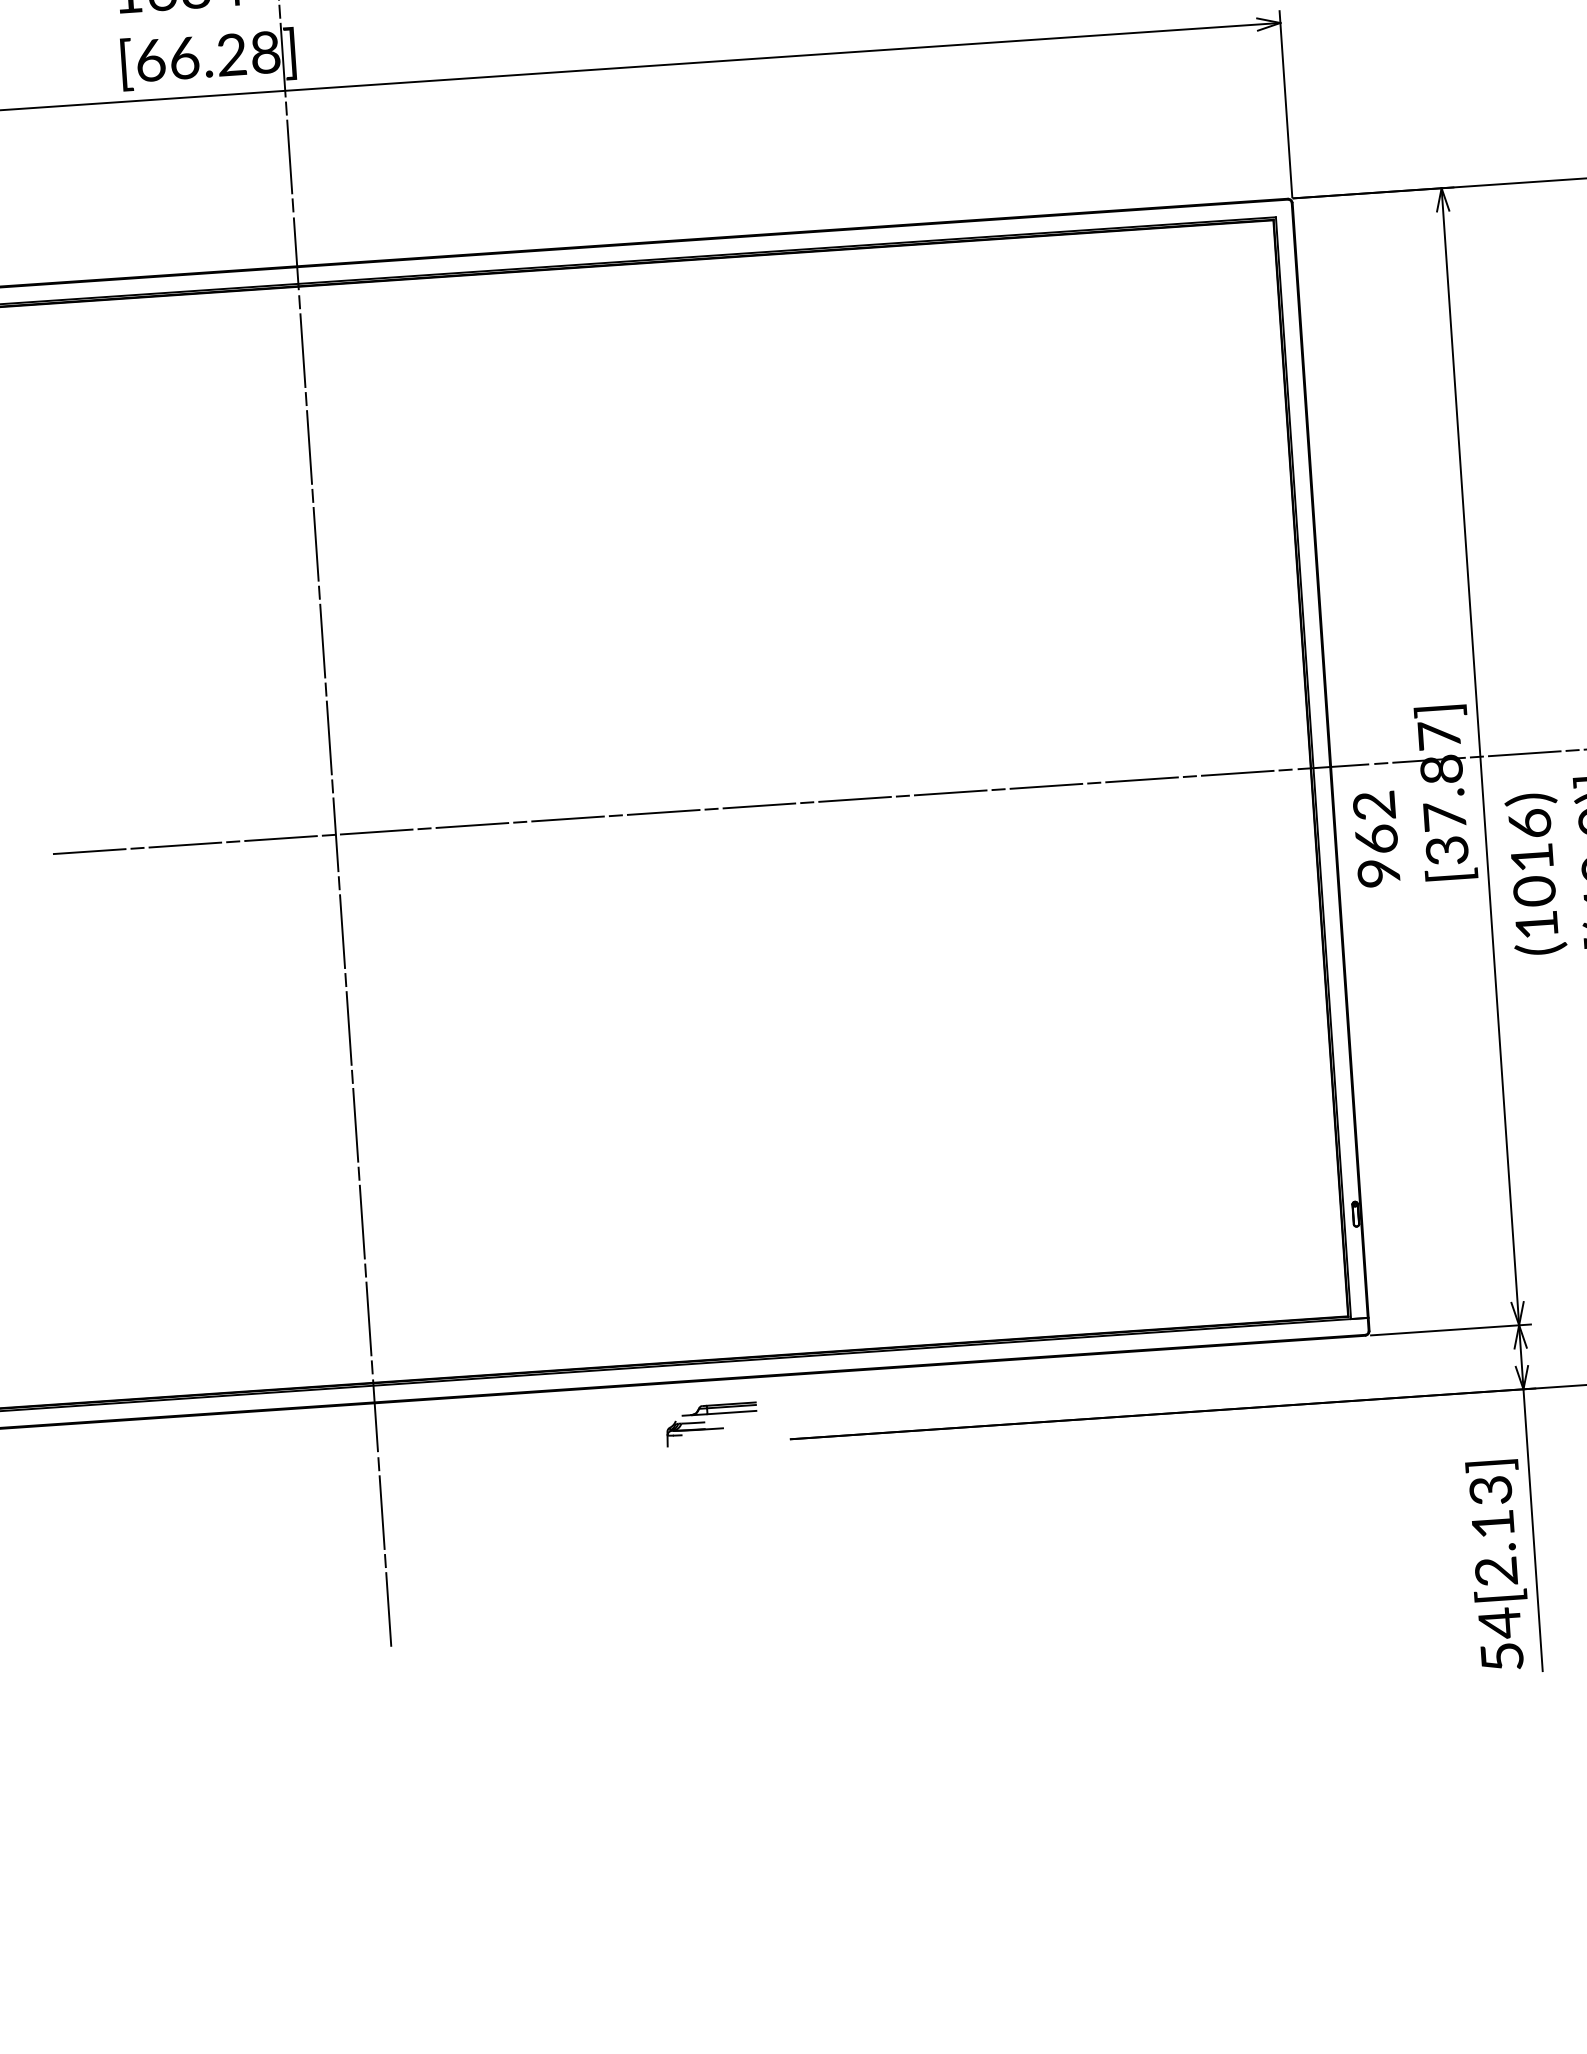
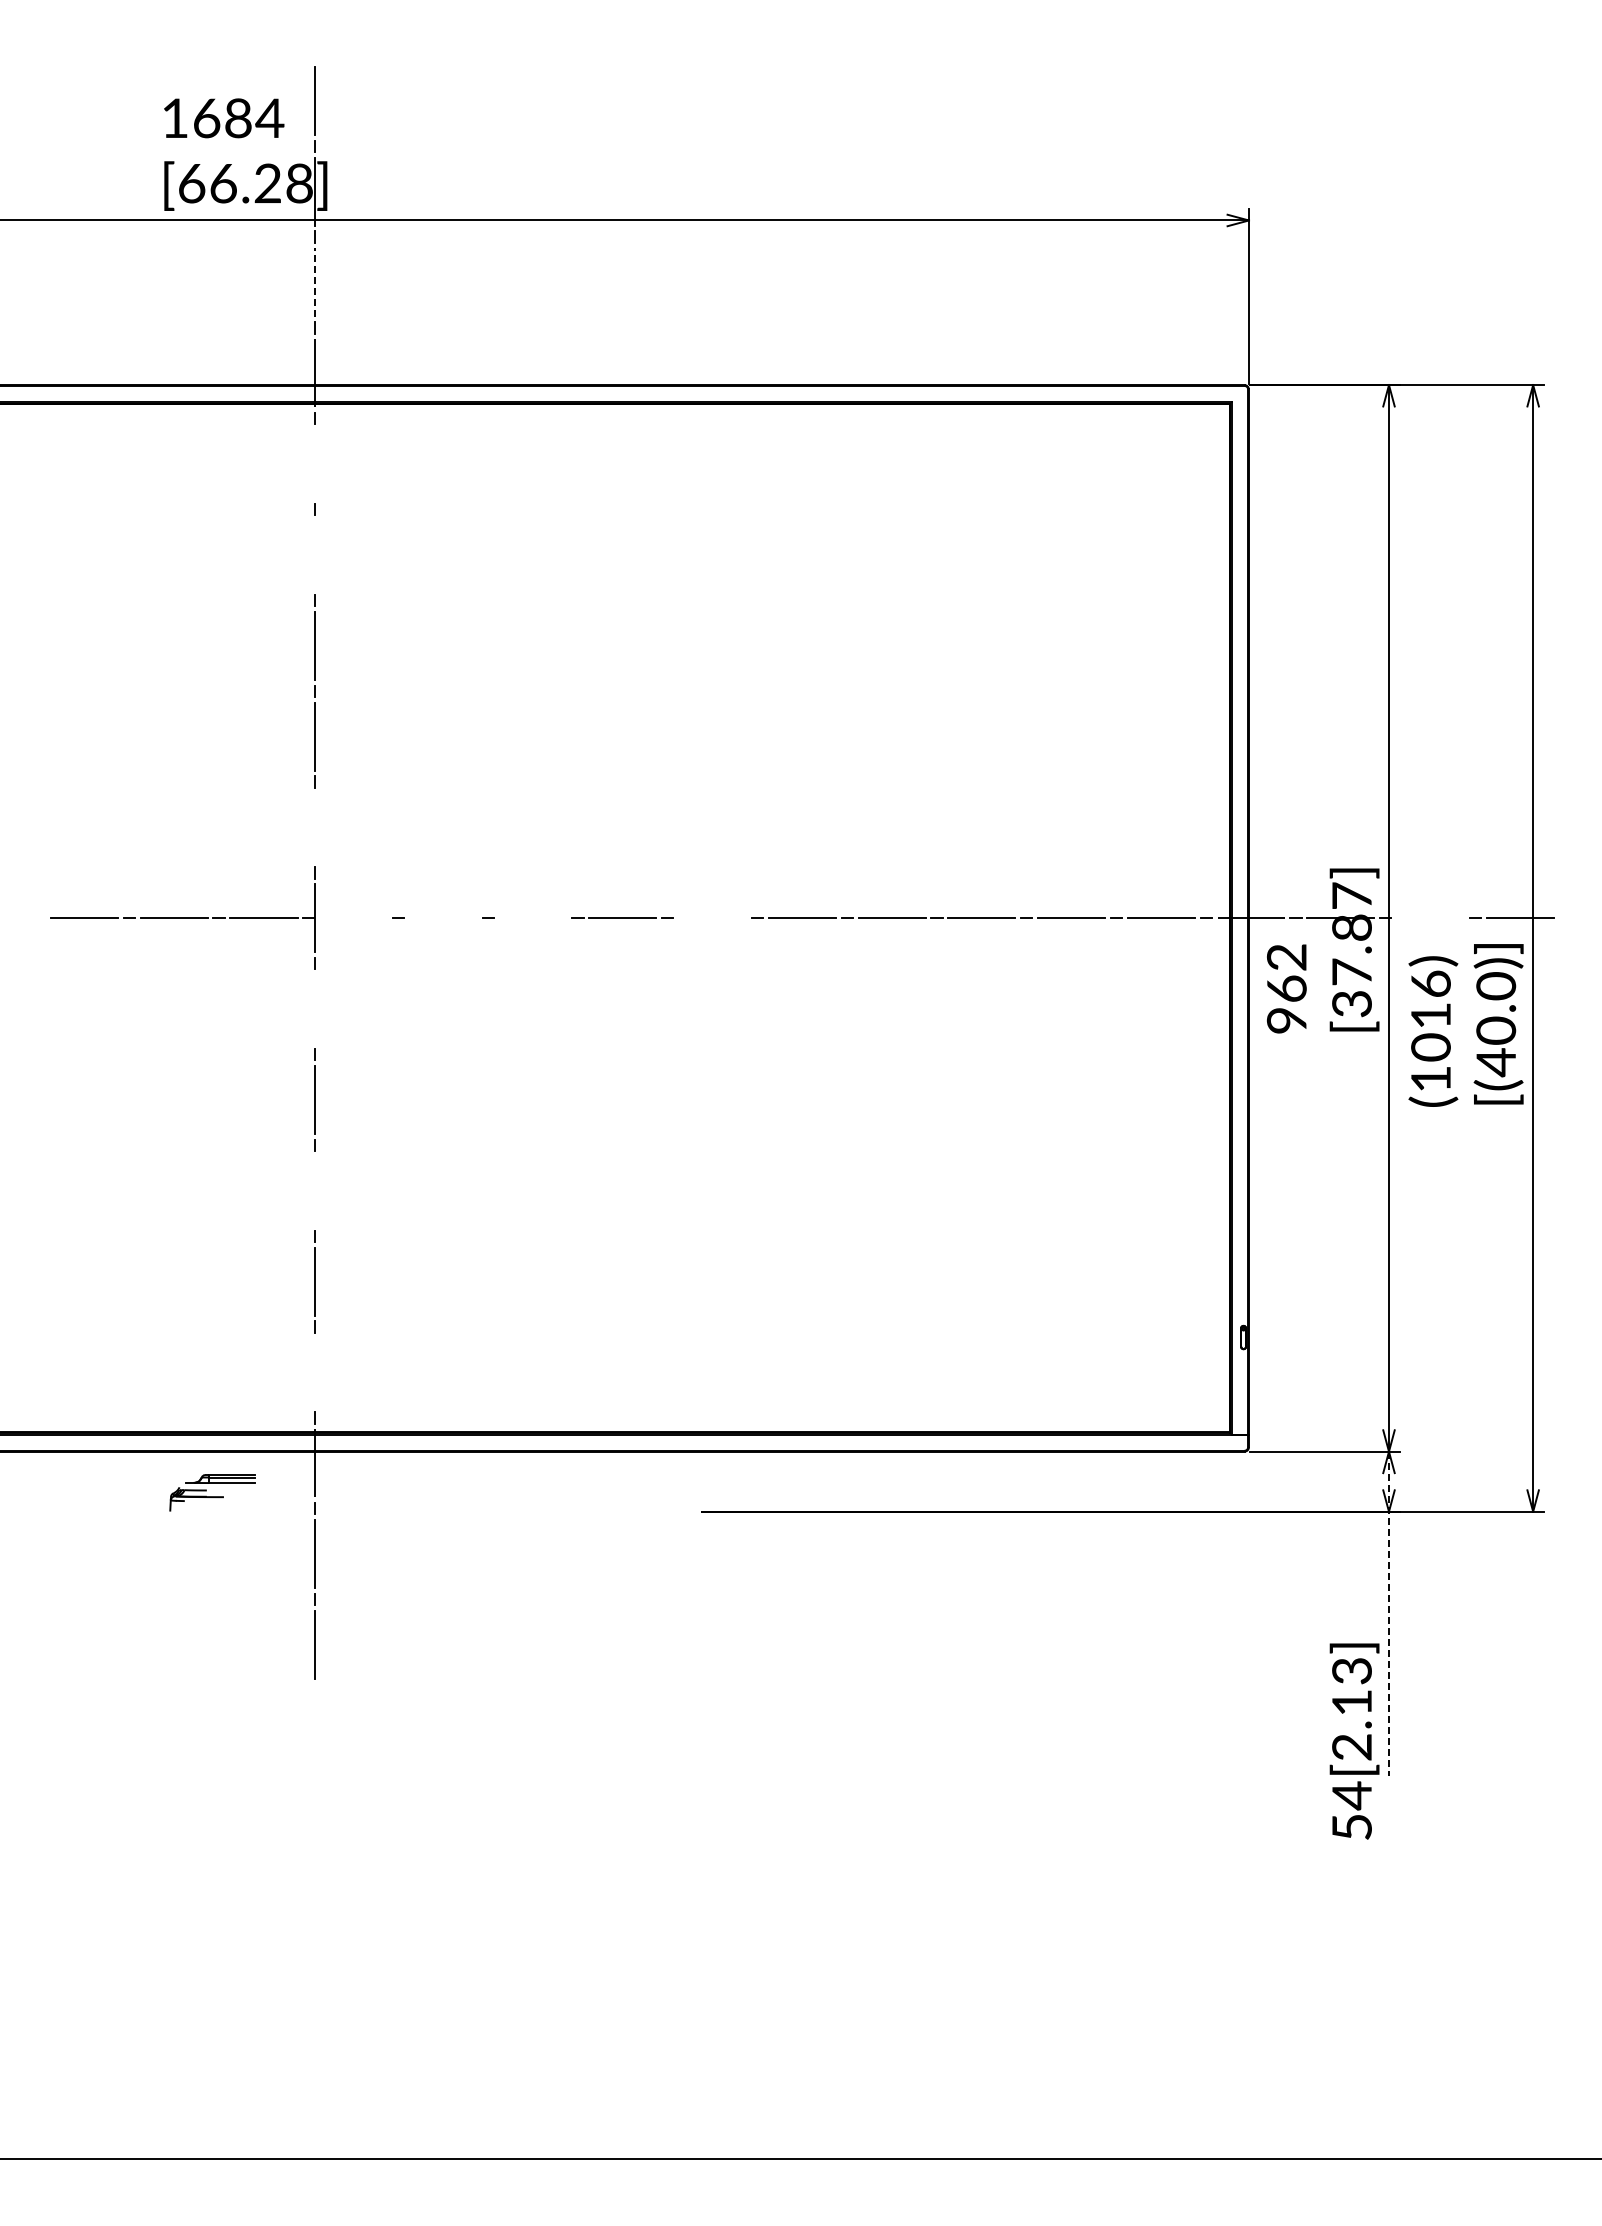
line: (289, 156) -> (315, 282), solid -> dashed
line: (303, 350) -> (315, 464), removed
line: (309, 446) -> (315, 554), removed
line: (329, 737) -> (315, 827), removed
line: (1524, 753) -> (1430, 918), removed
line: (759, 806) -> (712, 918), removed
line: (567, 819) -> (532, 918), removed
line: (471, 825) -> (442, 918), removed
line: (376, 832) -> (353, 918), removed
line: (342, 931) -> (315, 1009), removed
line: (355, 1124) -> (315, 1190), removed
line: (369, 1318) -> (315, 1372), removed
part: (711, 1424) -> (212, 1492), moved
line: (1530, 1498) -> (1388, 1614), solid -> dashed
text: (1498, 1565) -> (1354, 1741), moved

